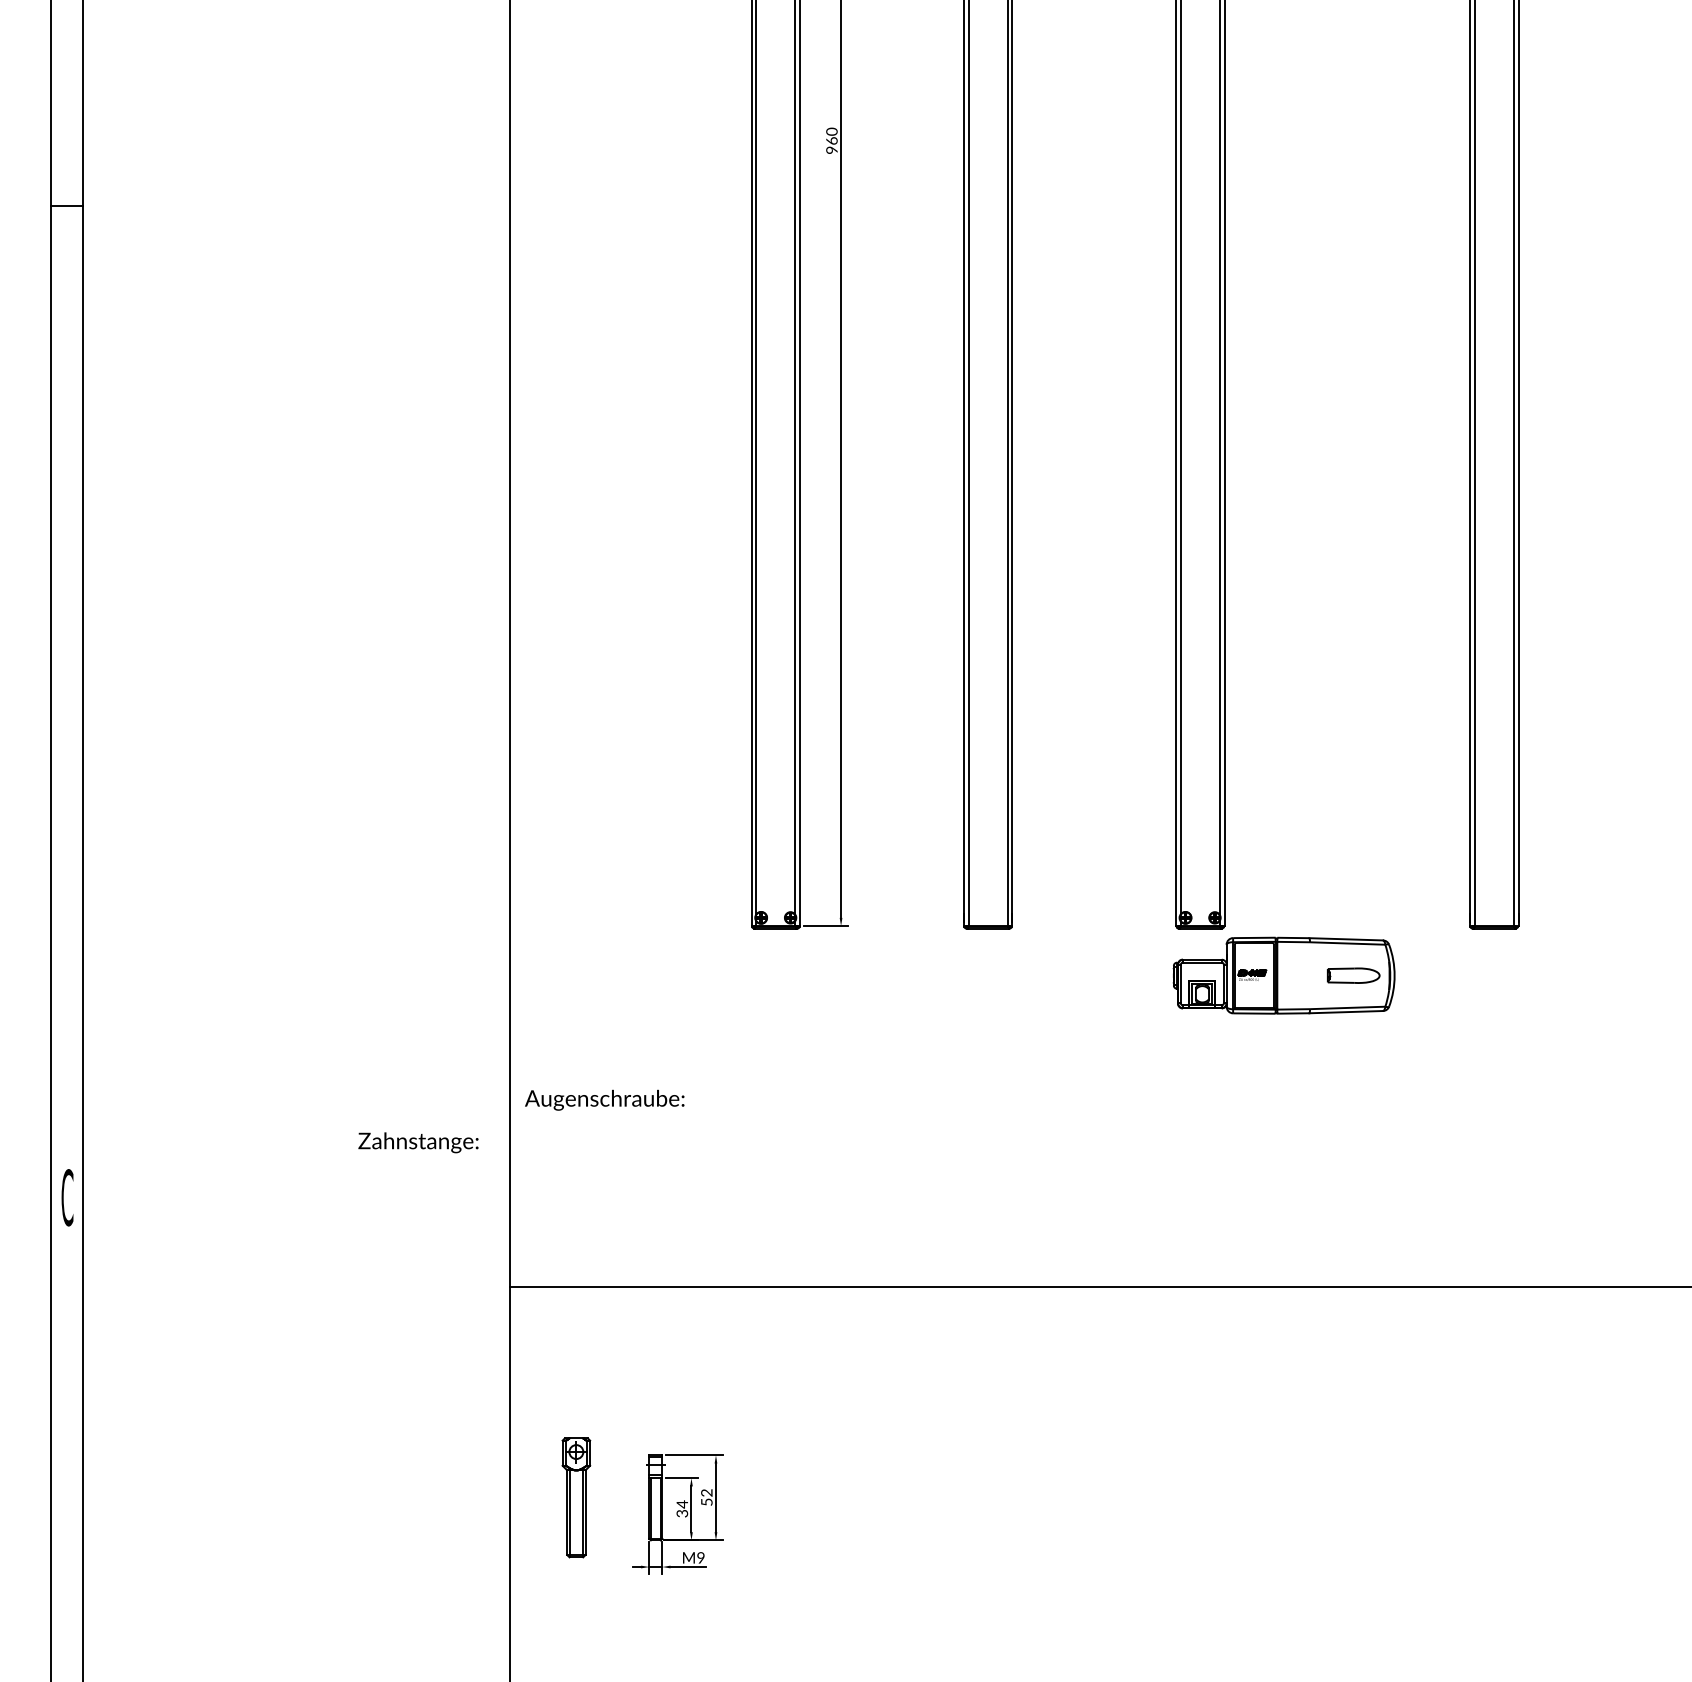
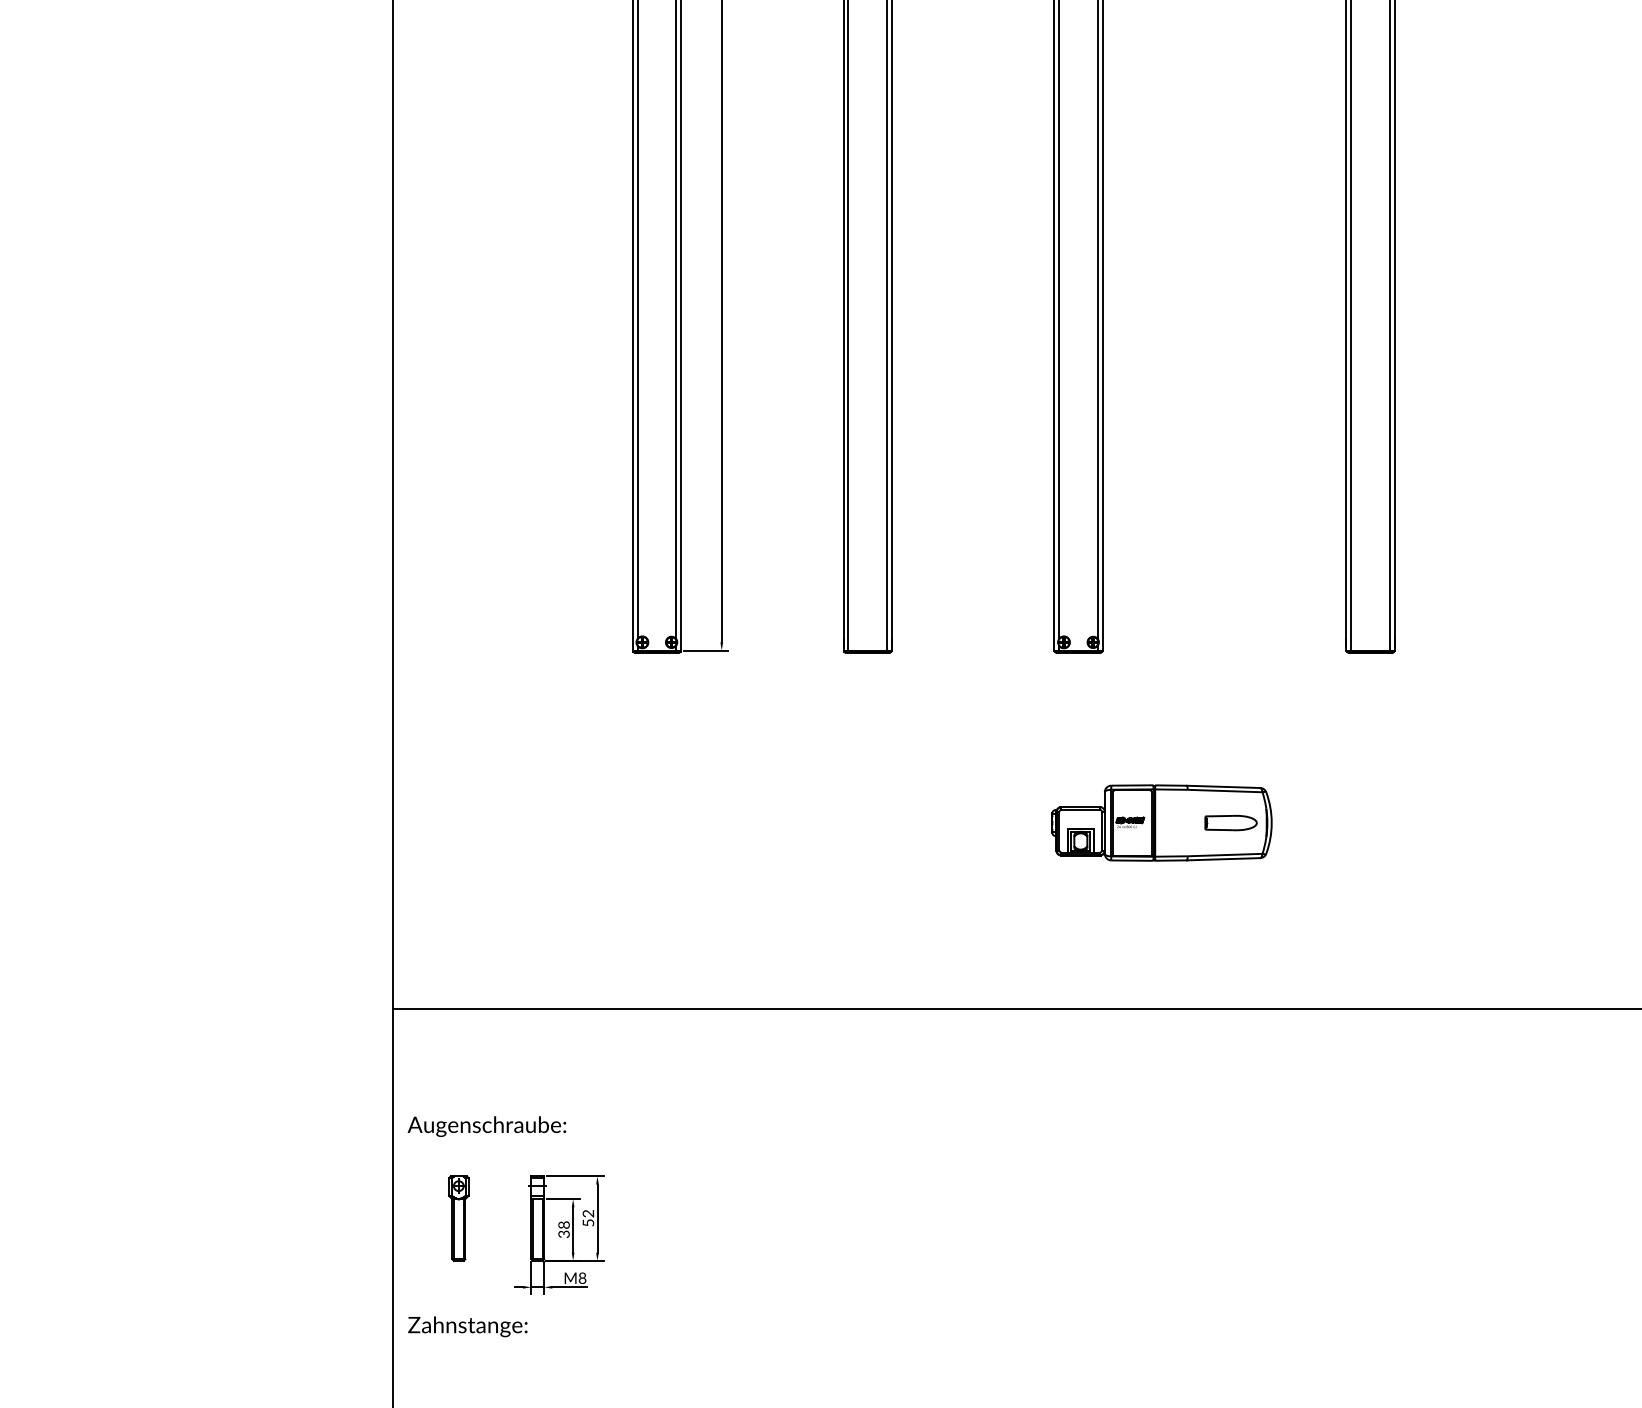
part: (1283, 975) -> (1161, 822), moved
text: (604, 1099) -> (486, 1125), moved
text: (418, 1142) -> (467, 1326), moved
part: (576, 1497) -> (458, 1218), size x0.71
text: (682, 1504) -> (564, 1225), 34 -> 38
text: (700, 1558) -> (582, 1278), M9 -> M8

